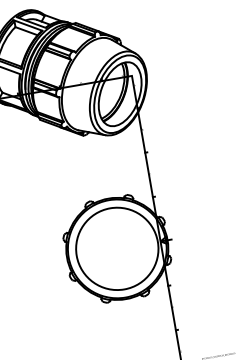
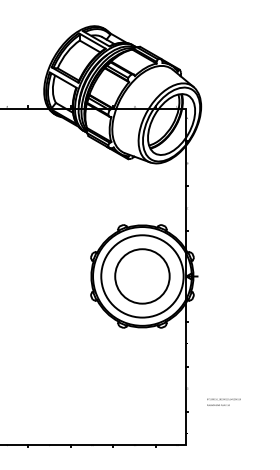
circle: (117, 248) -> (142, 276), added

